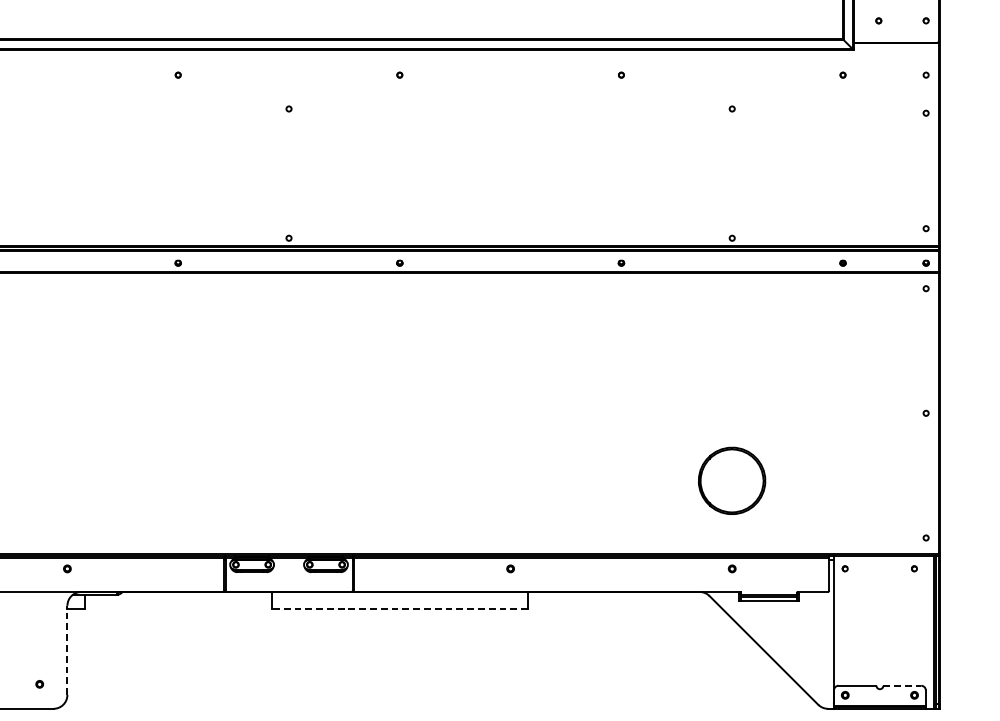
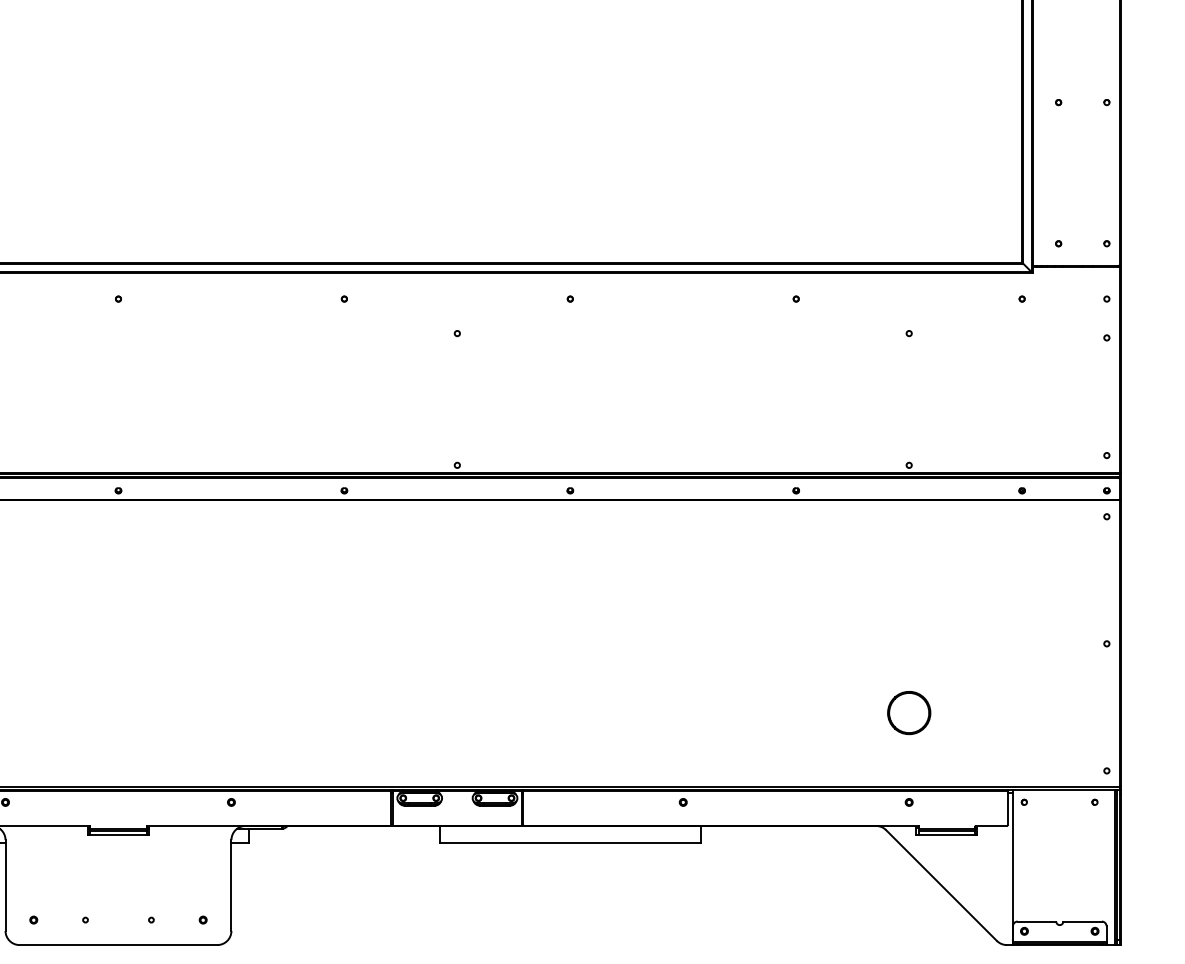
part: (732, 481) -> (909, 713), size x0.62
line: (399, 609) -> (570, 843), dashed -> solid
line: (67, 650) -> (231, 885), dashed -> solid
line: (903, 685) -> (1083, 921), dashed -> solid

